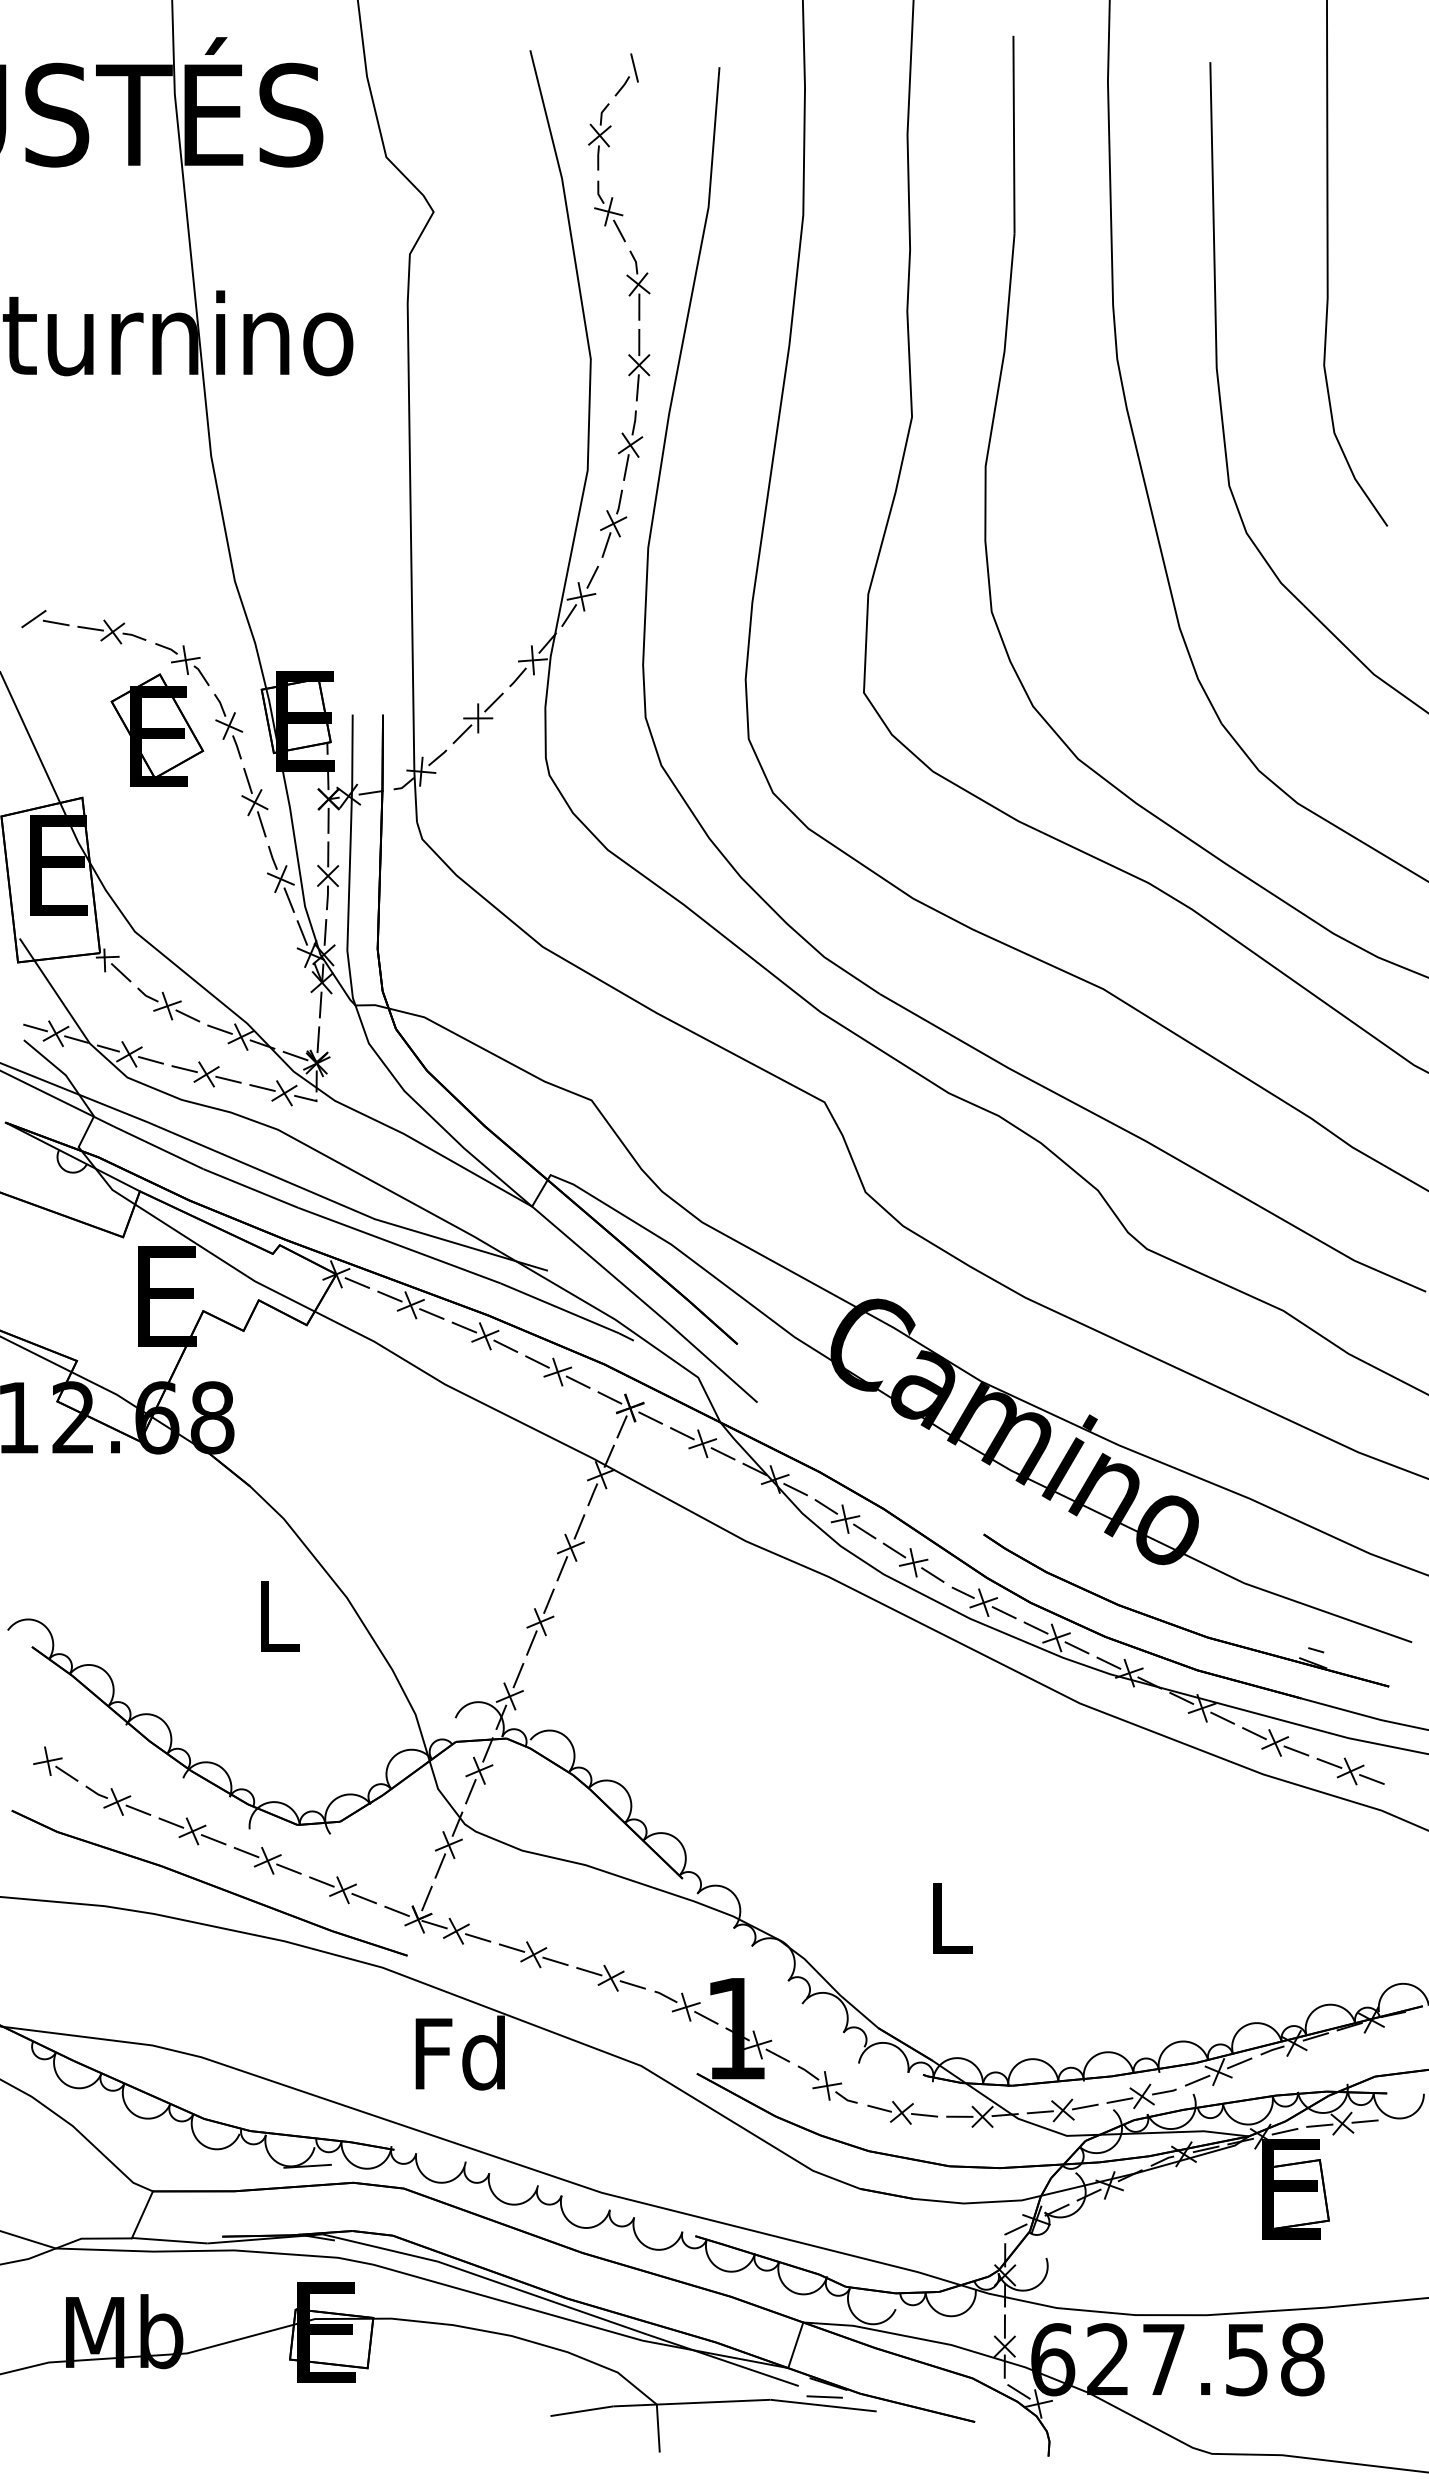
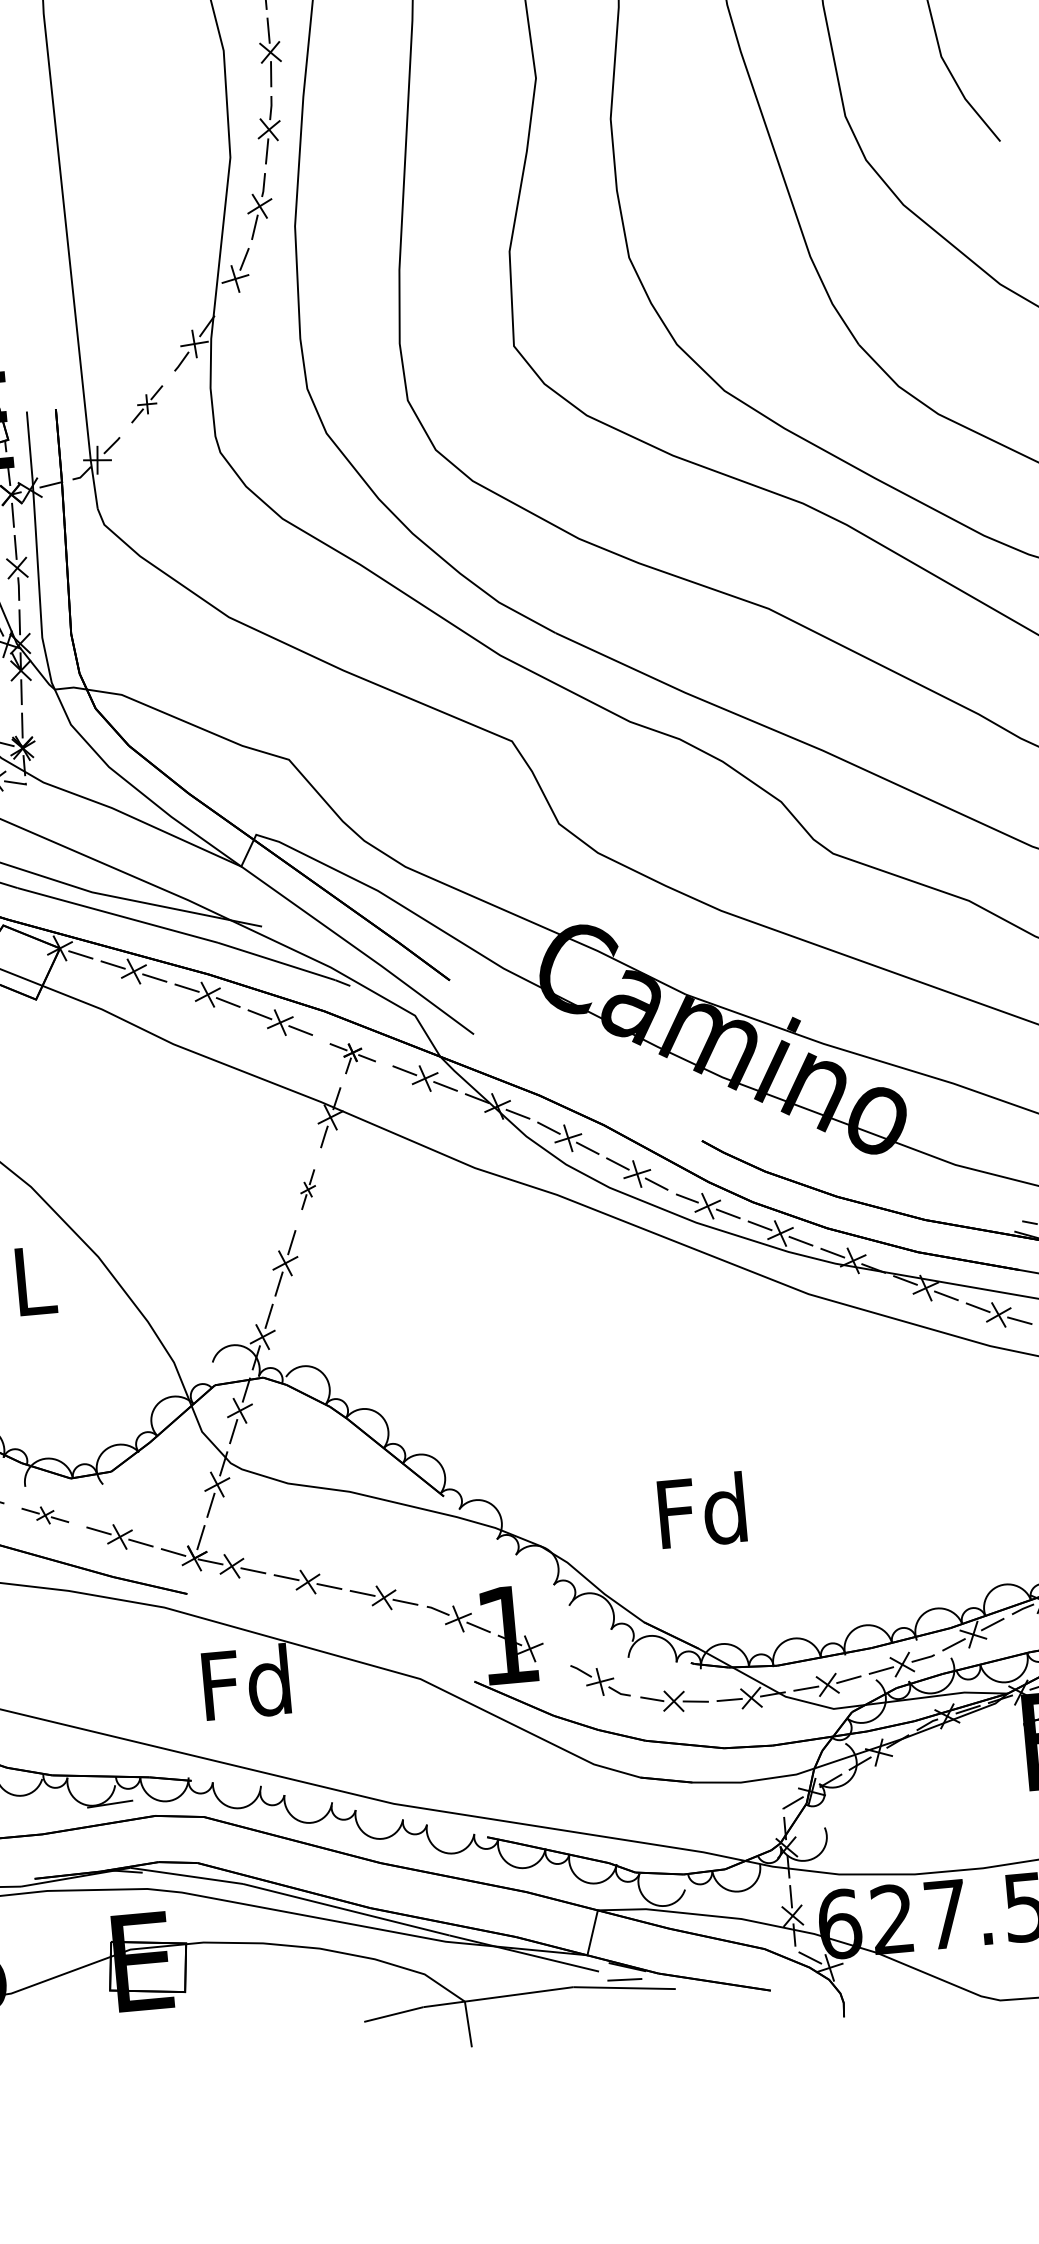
line: (569, 615) -> (225, 297), removed
part: (477, 718) -> (146, 404), size x0.7
part: (629, 1414) -> (352, 1056), size x0.7
part: (570, 1547) -> (307, 1189), size x0.6
part: (267, 1860) -> (45, 1515), size x0.7
text: (948, 1917) -> (701, 1510), L -> Fd
line: (777, 2055) -> (549, 1657), removed

